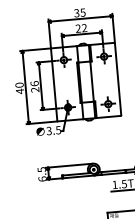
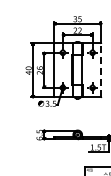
line: (118, 78) -> (101, 69), solid -> dashed

